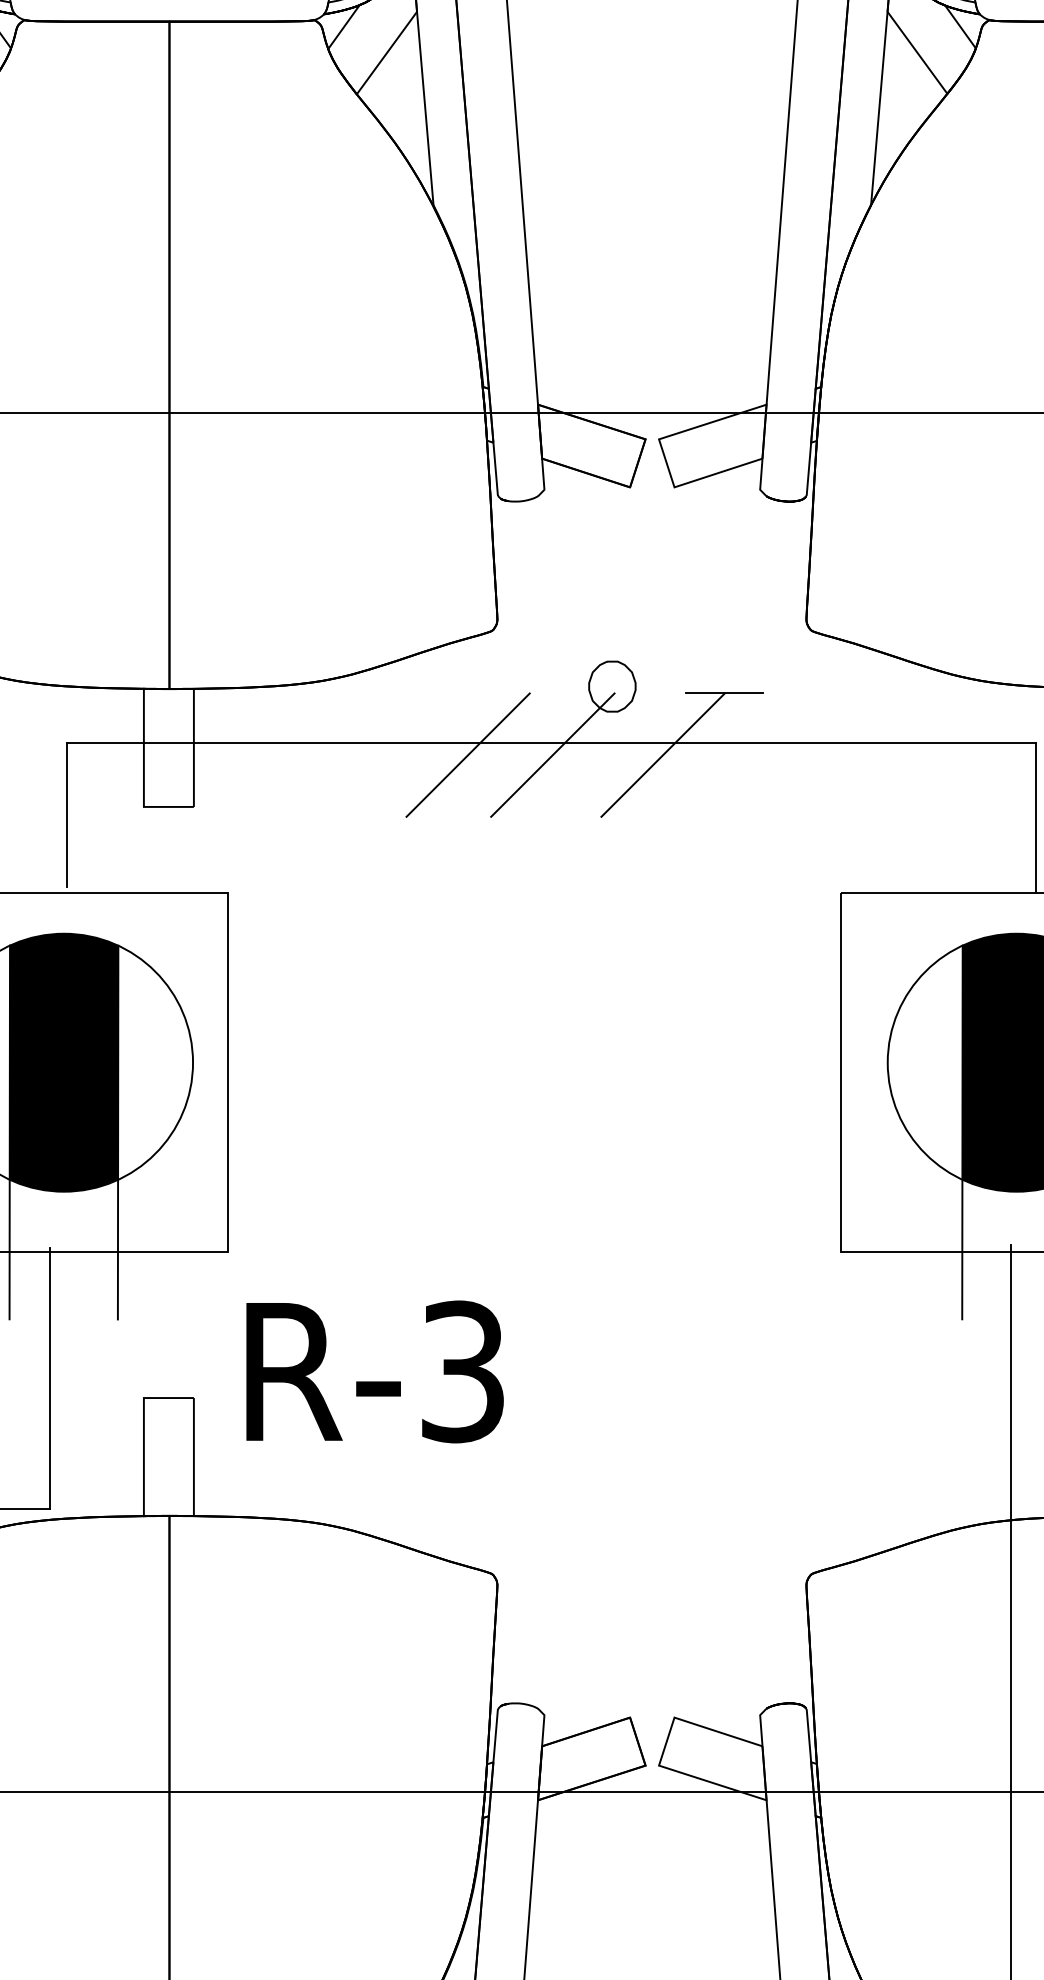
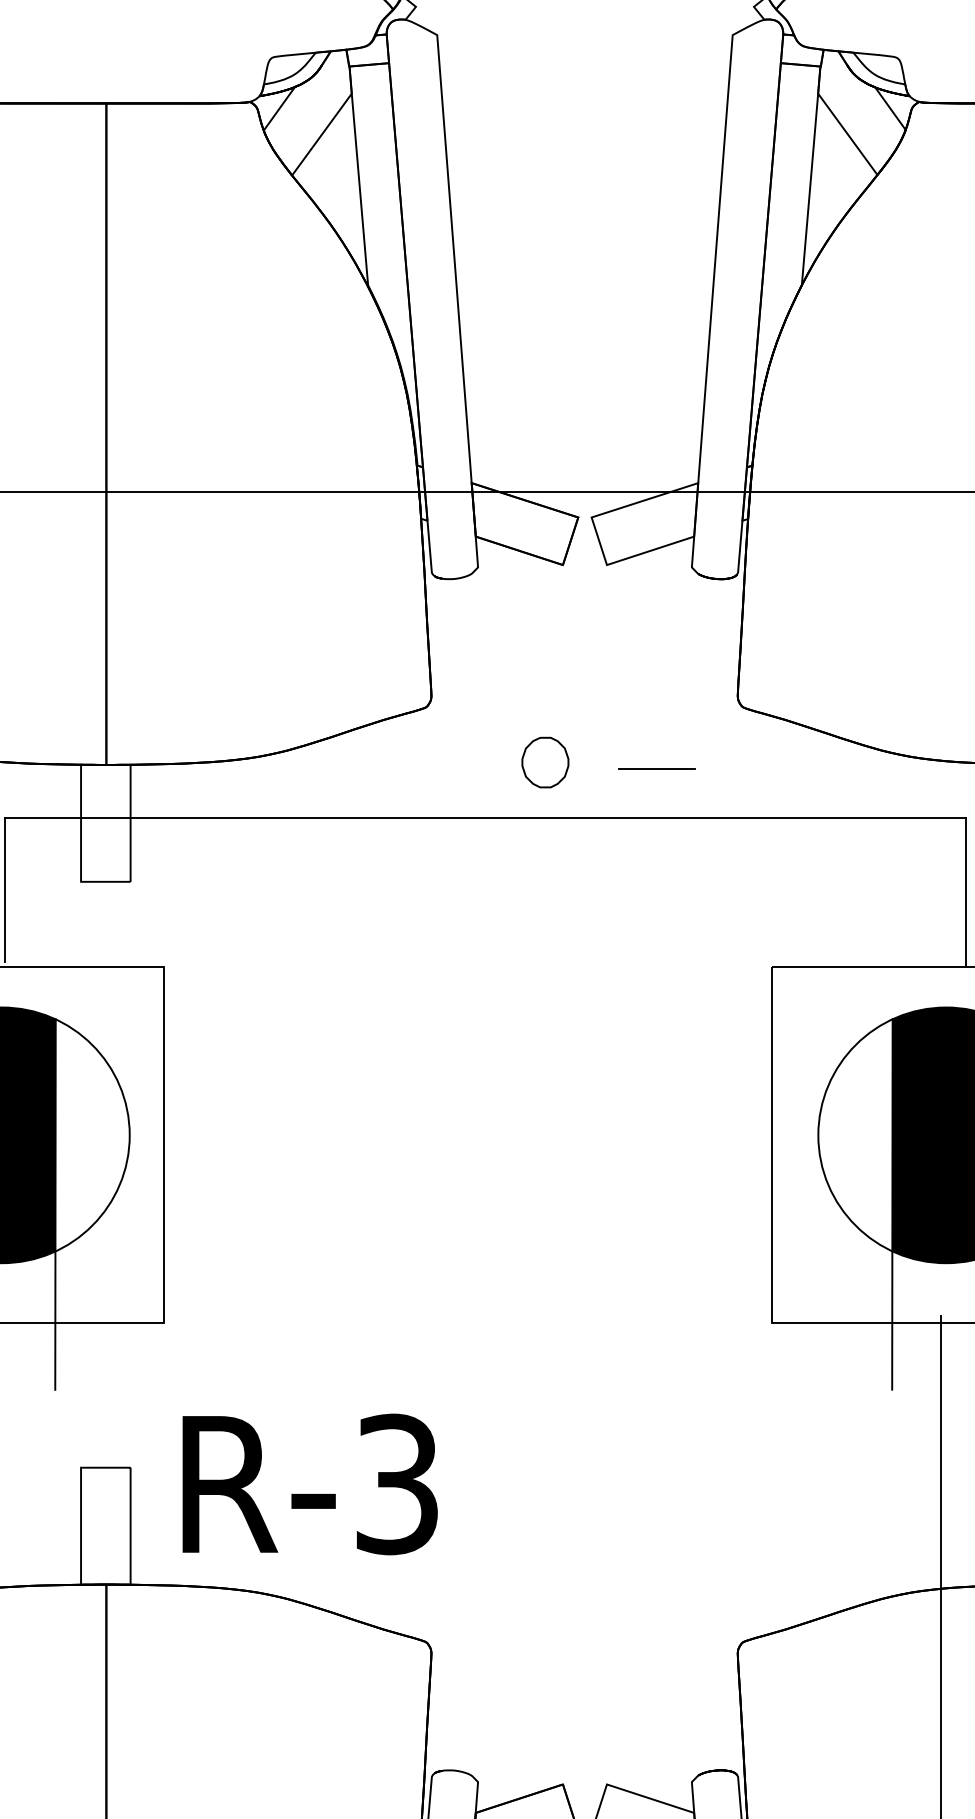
line: (467, 754) -> (401, 829), removed
line: (552, 754) -> (486, 829), removed
line: (662, 754) -> (595, 829), removed
text: (374, 1371) -> (309, 1484), moved

